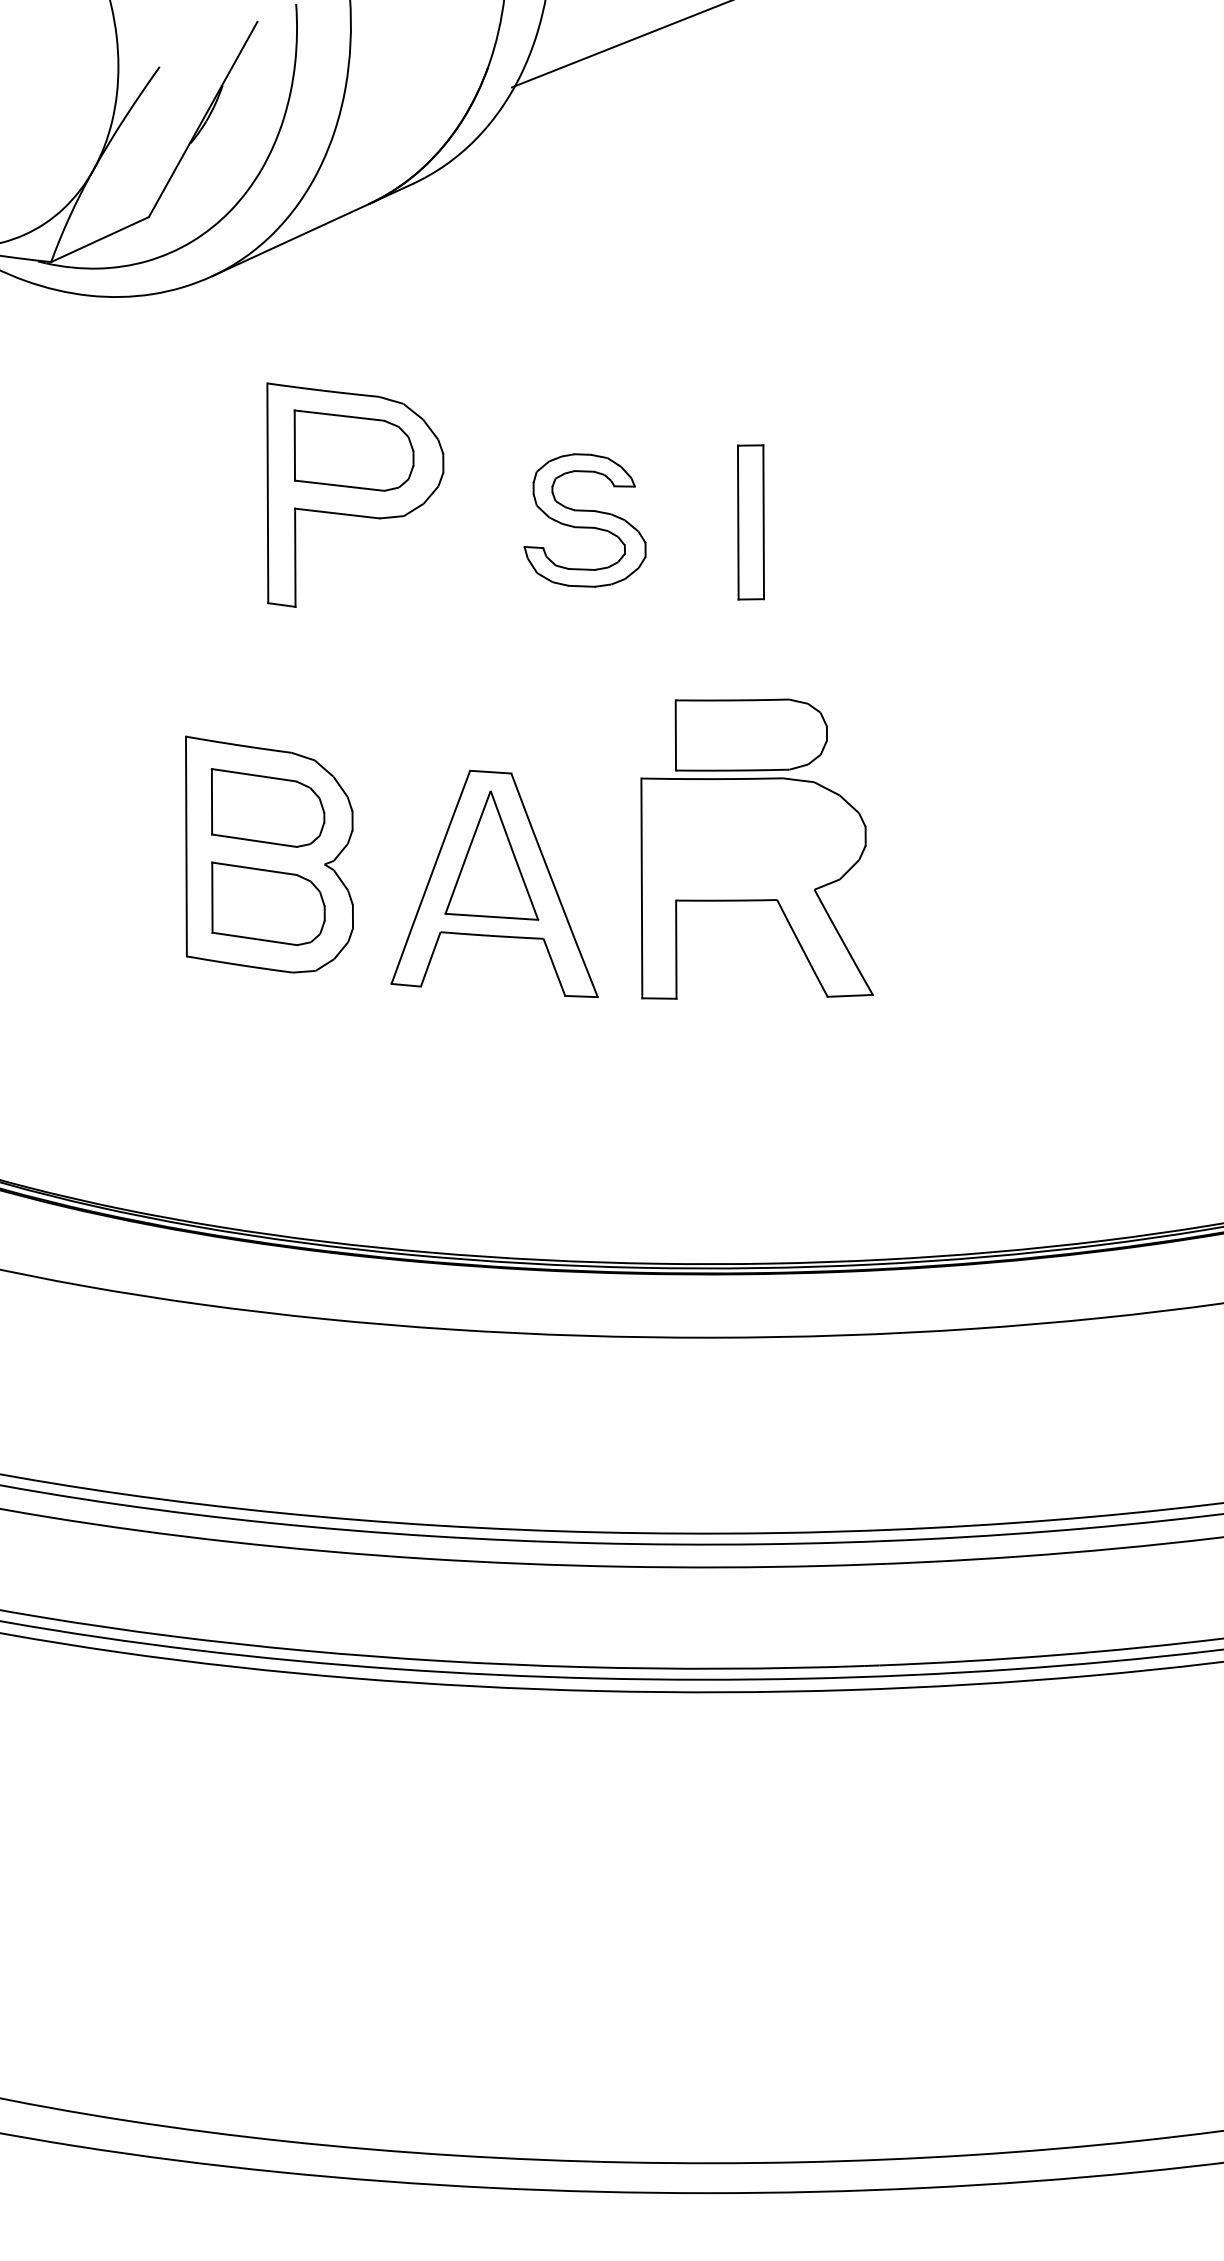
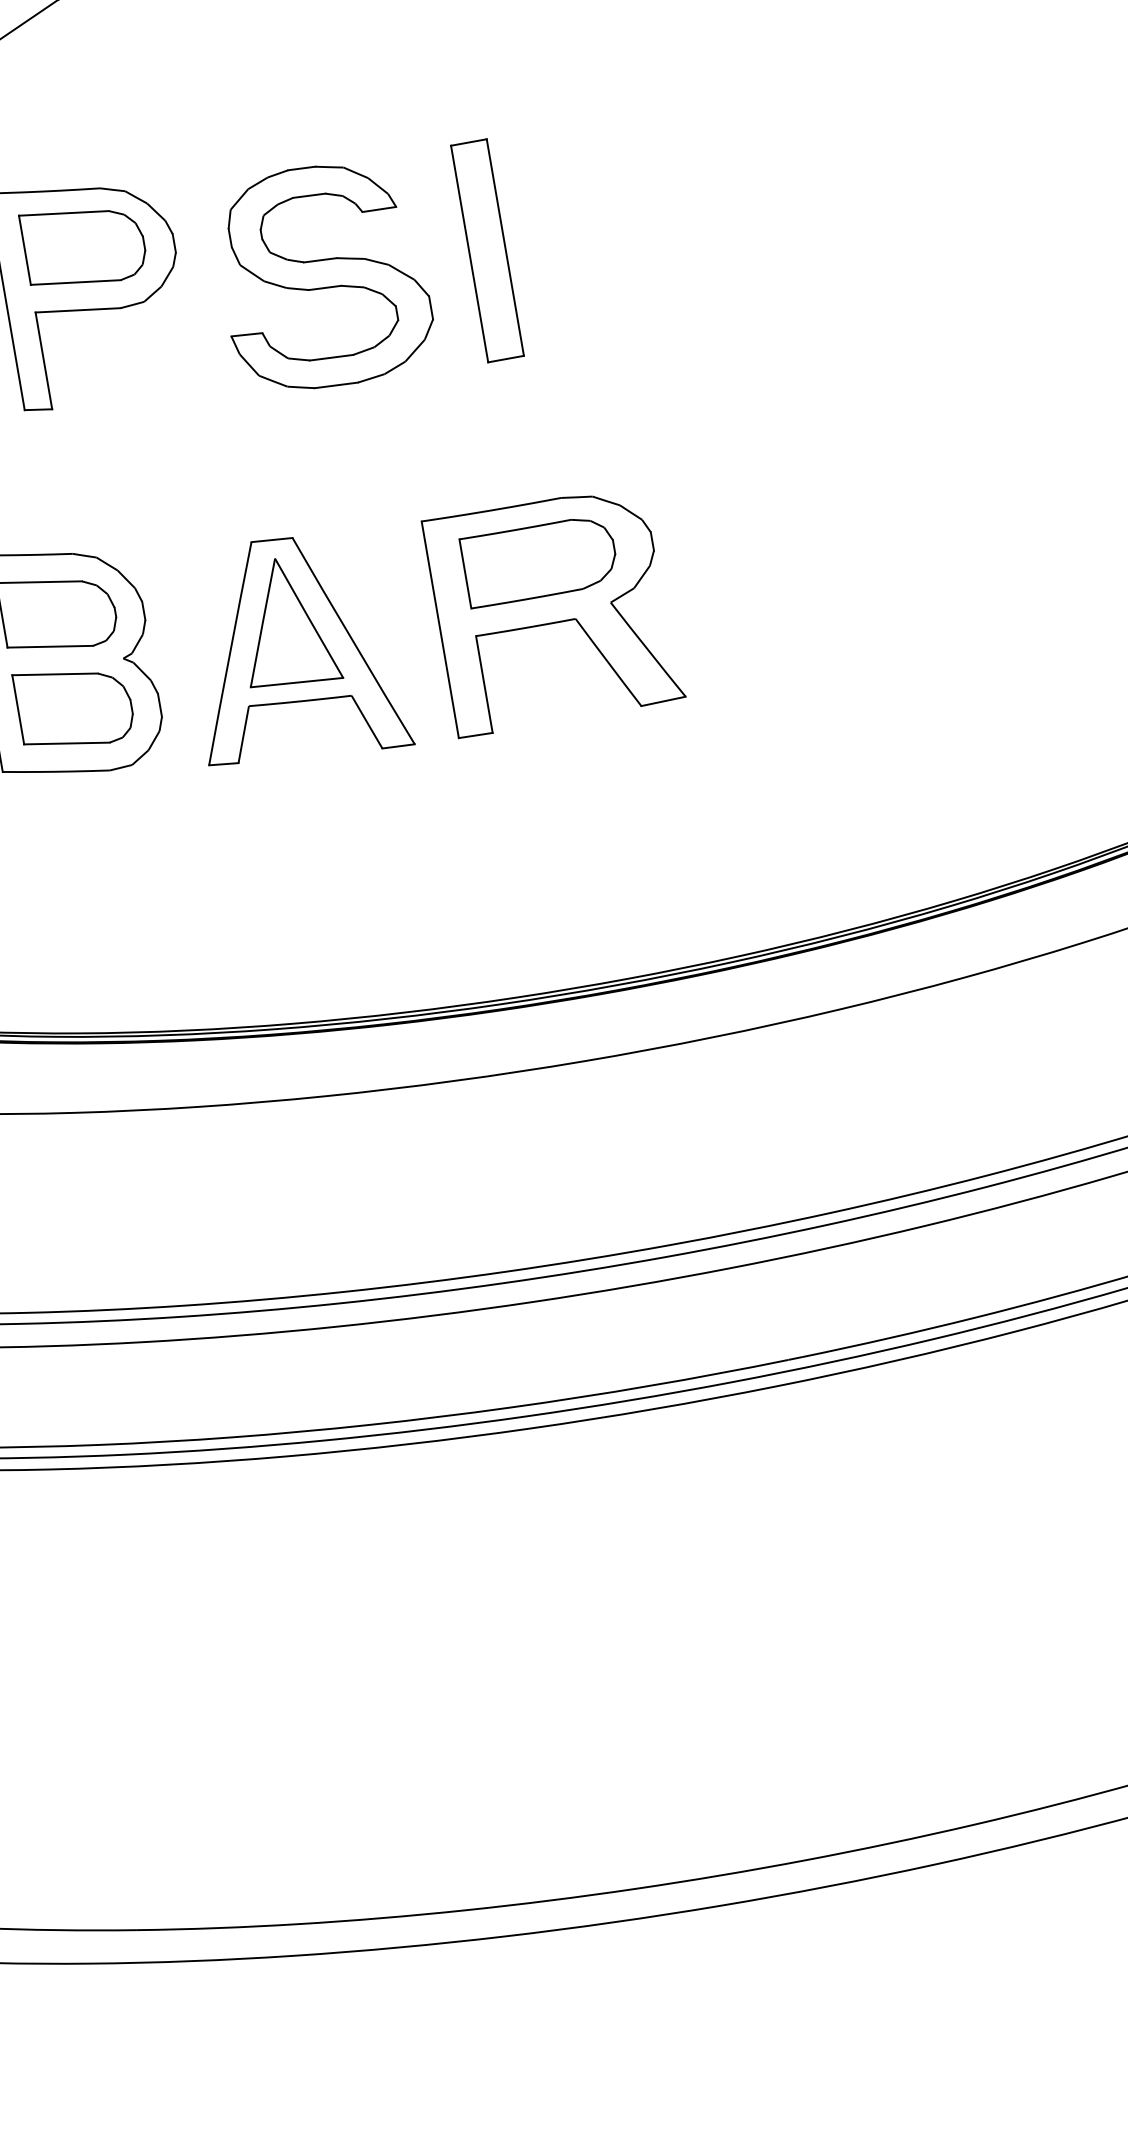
part: (584, 520) -> (322, 276), size x1.67
part: (750, 522) -> (487, 250), size x1.43
part: (750, 734) -> (538, 560), moved

